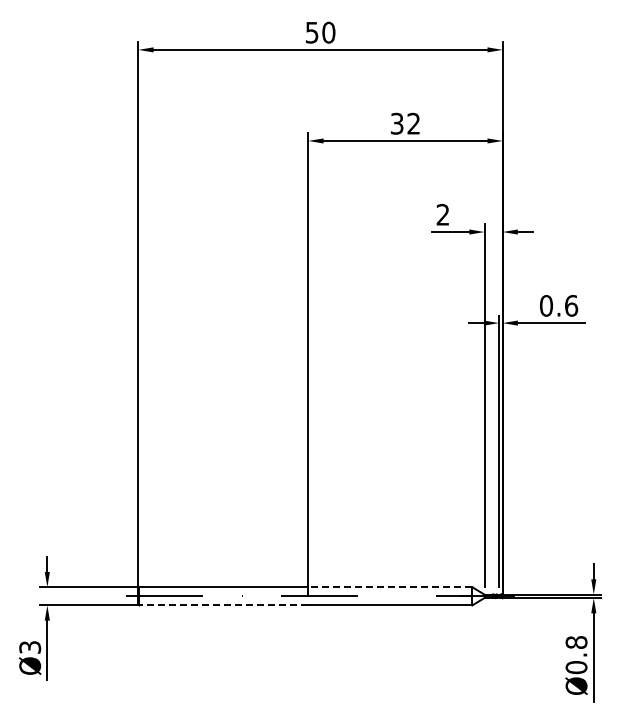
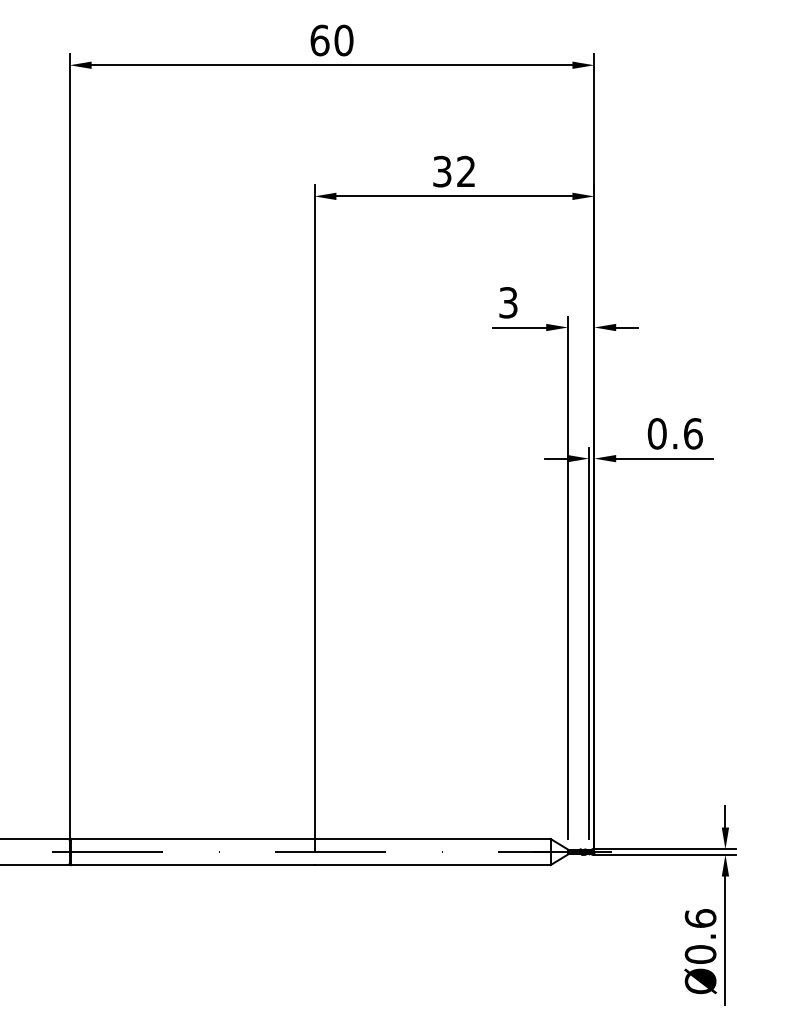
text: (311, 32) -> (318, 40), 50 -> 60
text: (442, 214) -> (507, 302), 2 -> 3
line: (390, 587) -> (432, 839), dashed -> solid
line: (223, 605) -> (192, 865), dashed -> solid
text: (576, 641) -> (700, 917), Ø0.8 -> Ø0.6

